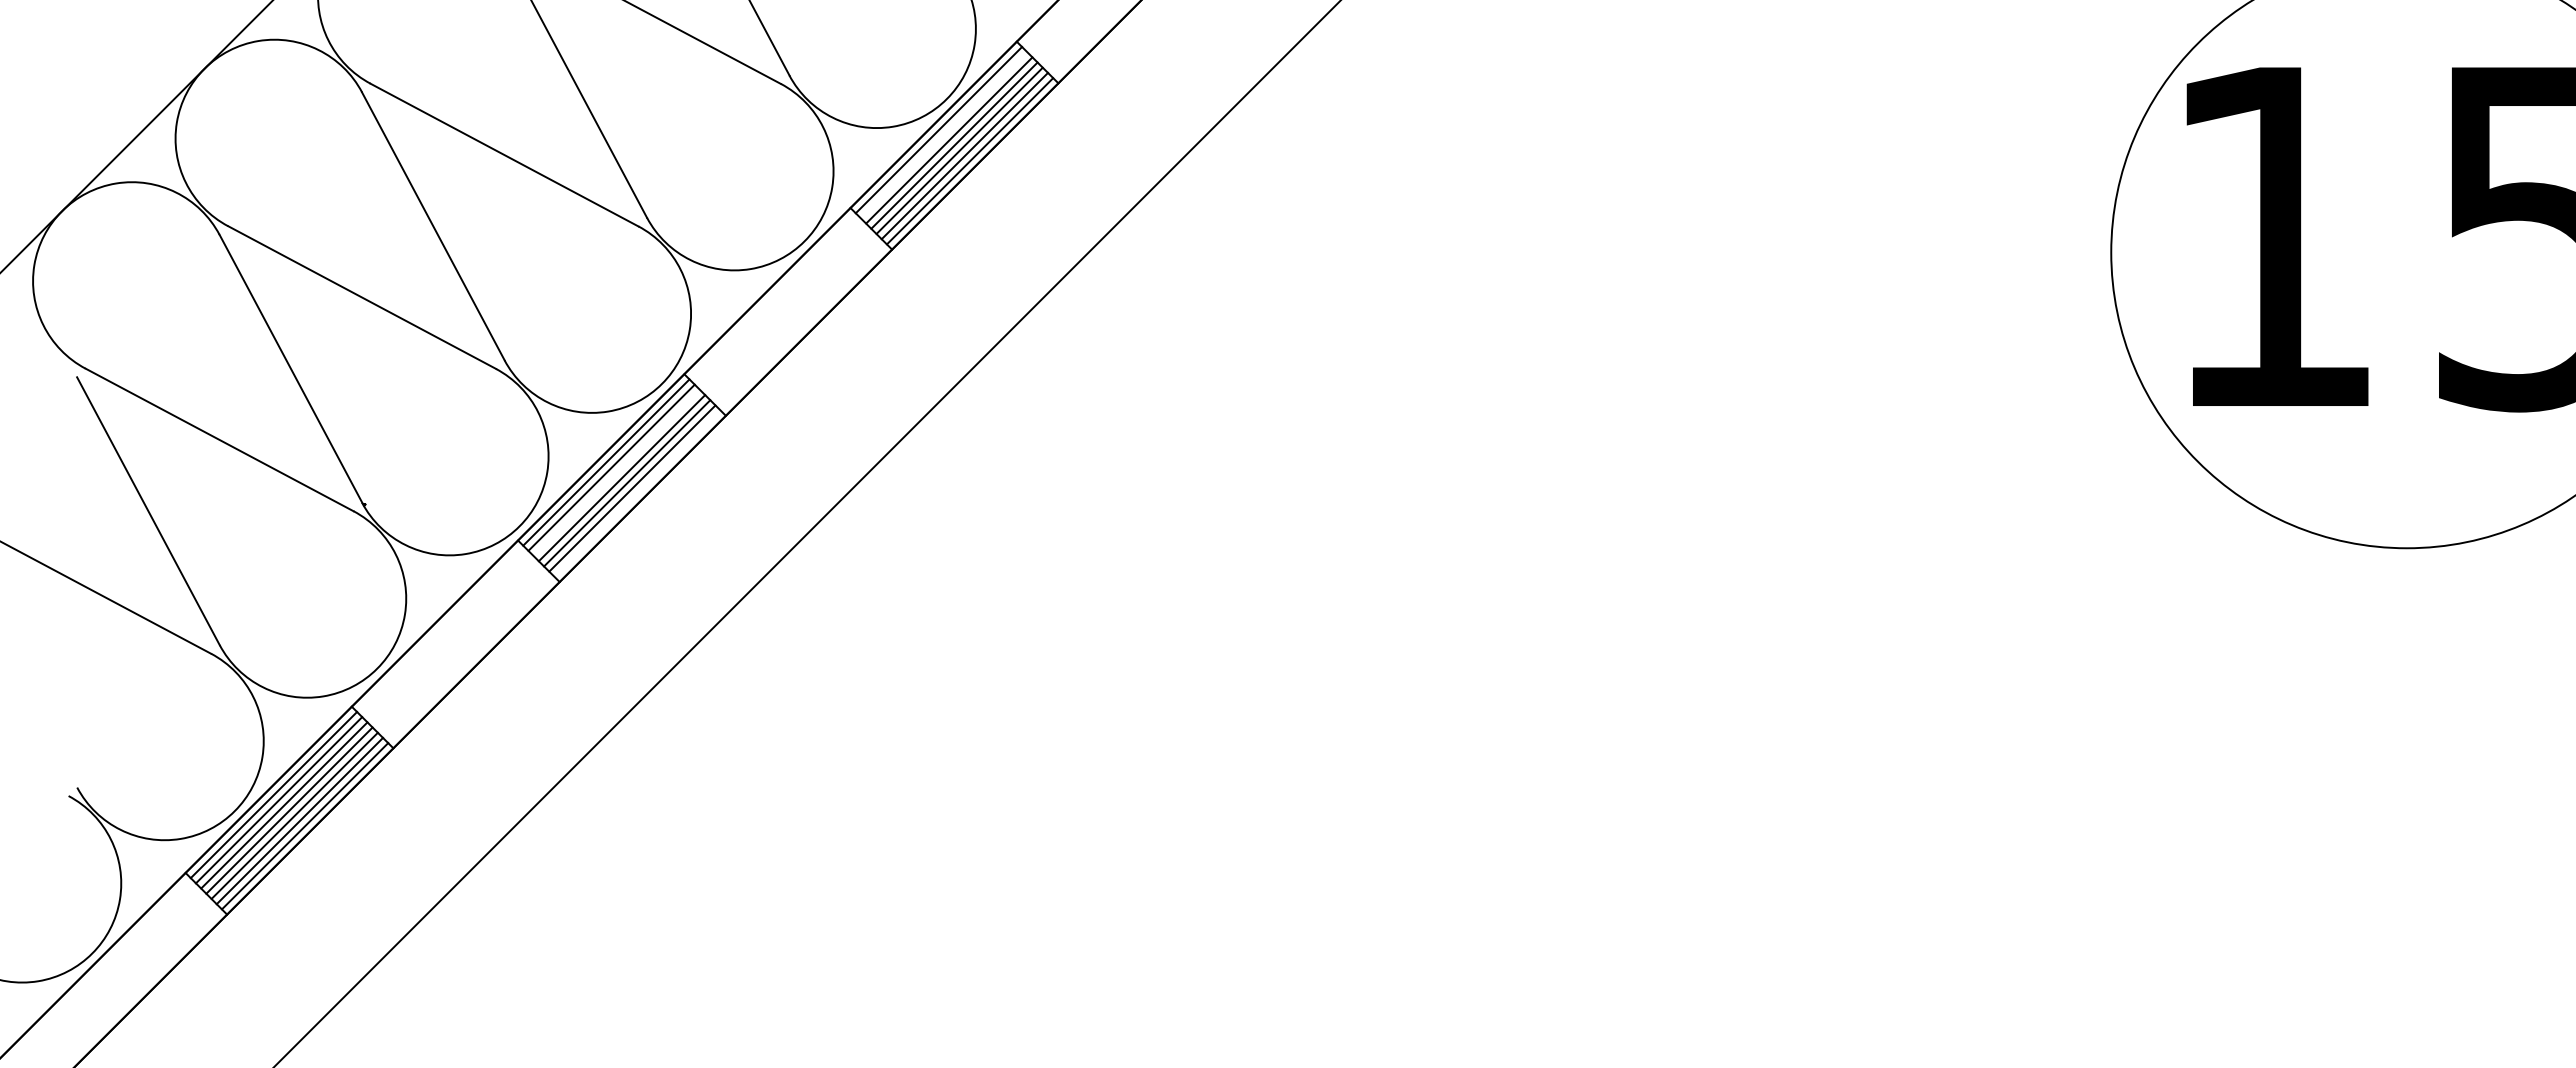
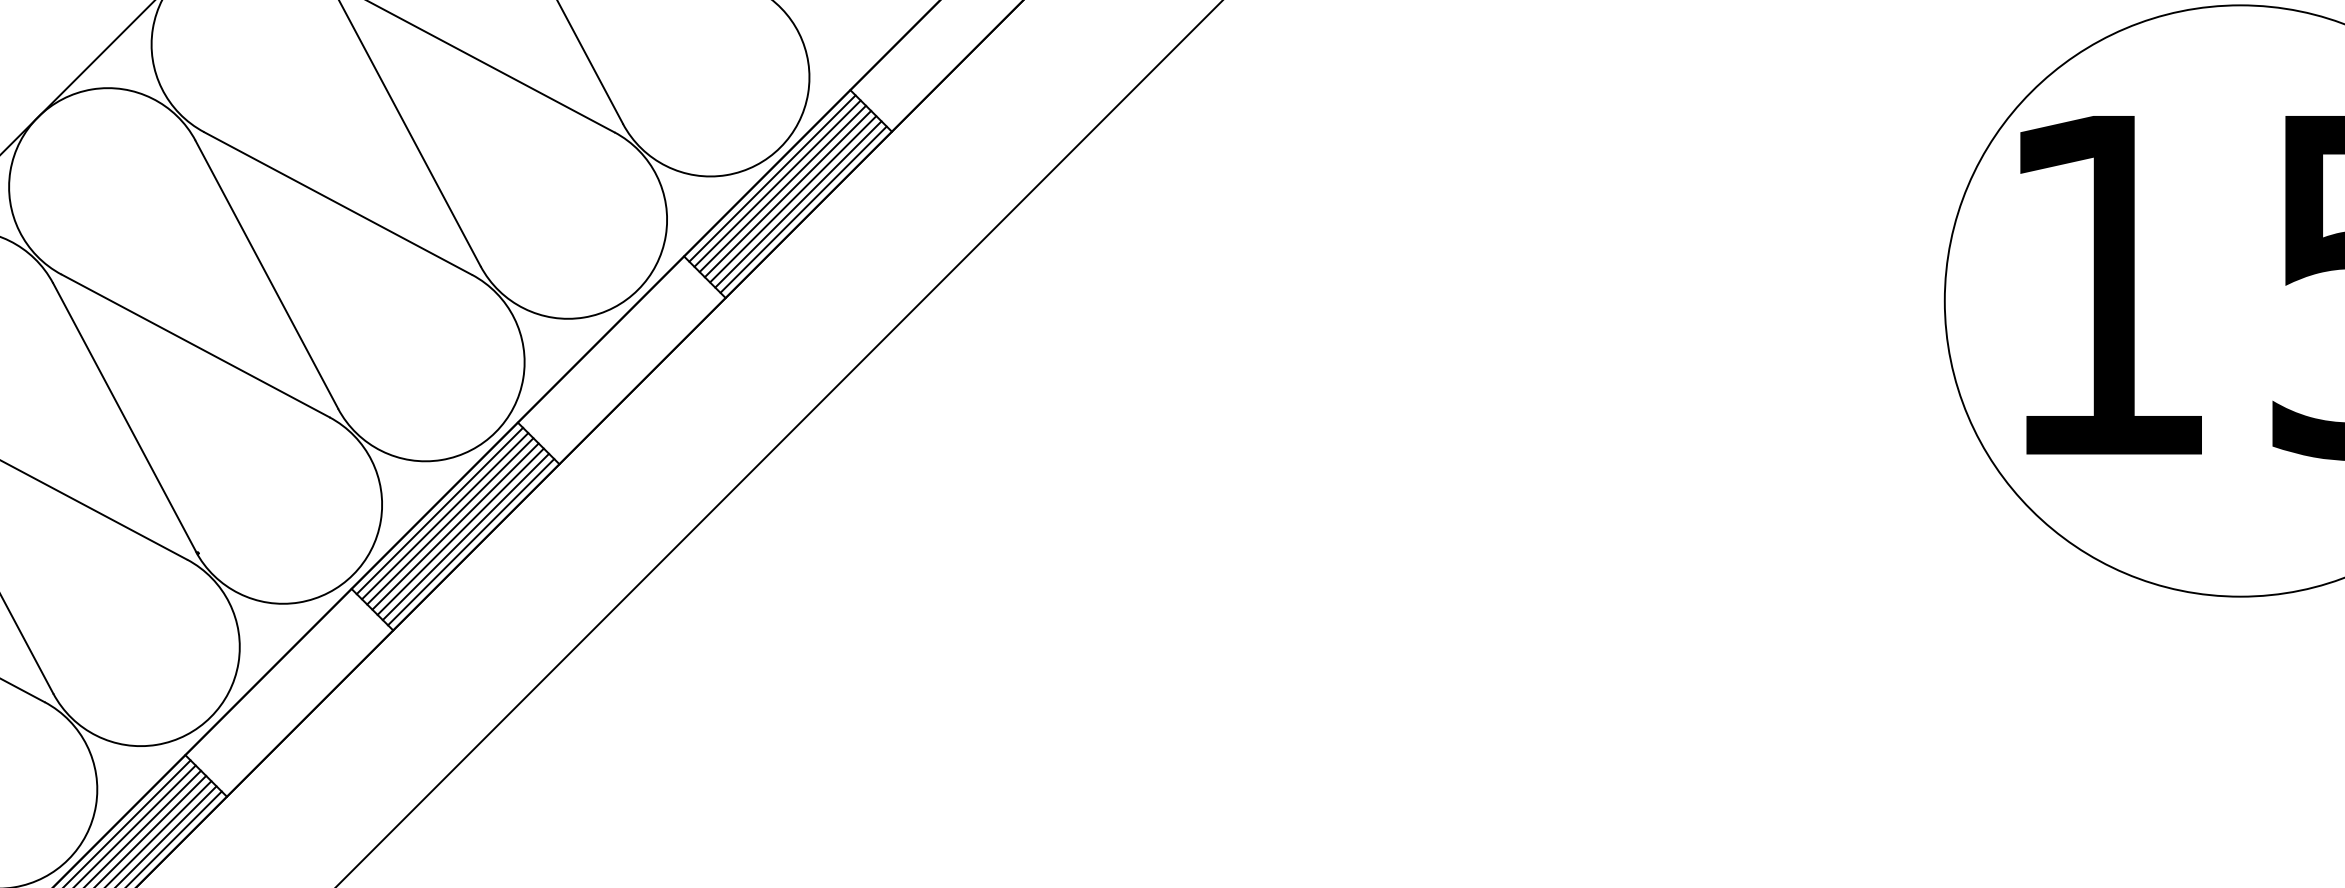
line: (943, 135) -> (777, 183), added
line: (616, 472) -> (450, 520), added
line: (637, 493) -> (471, 541), added

